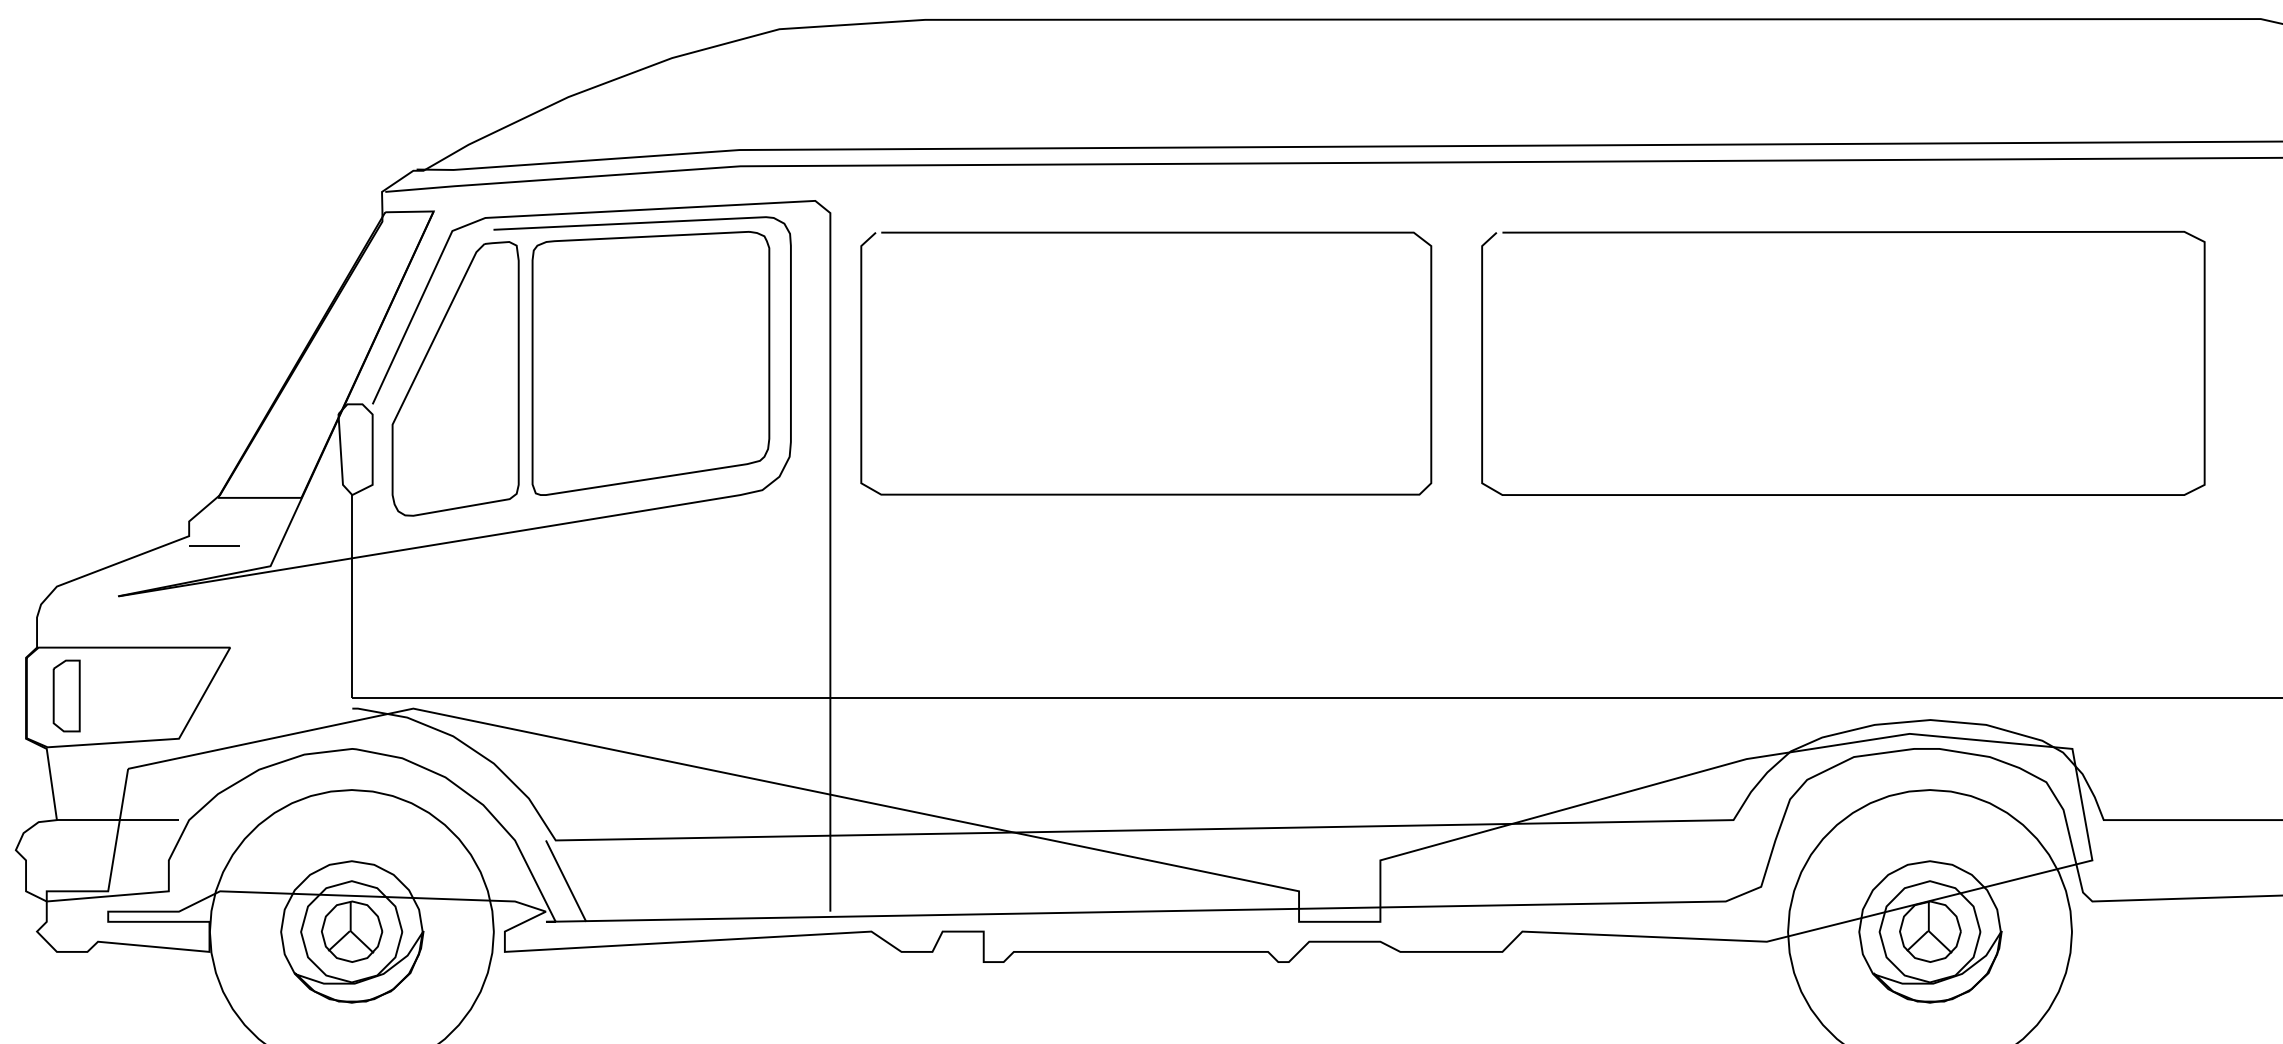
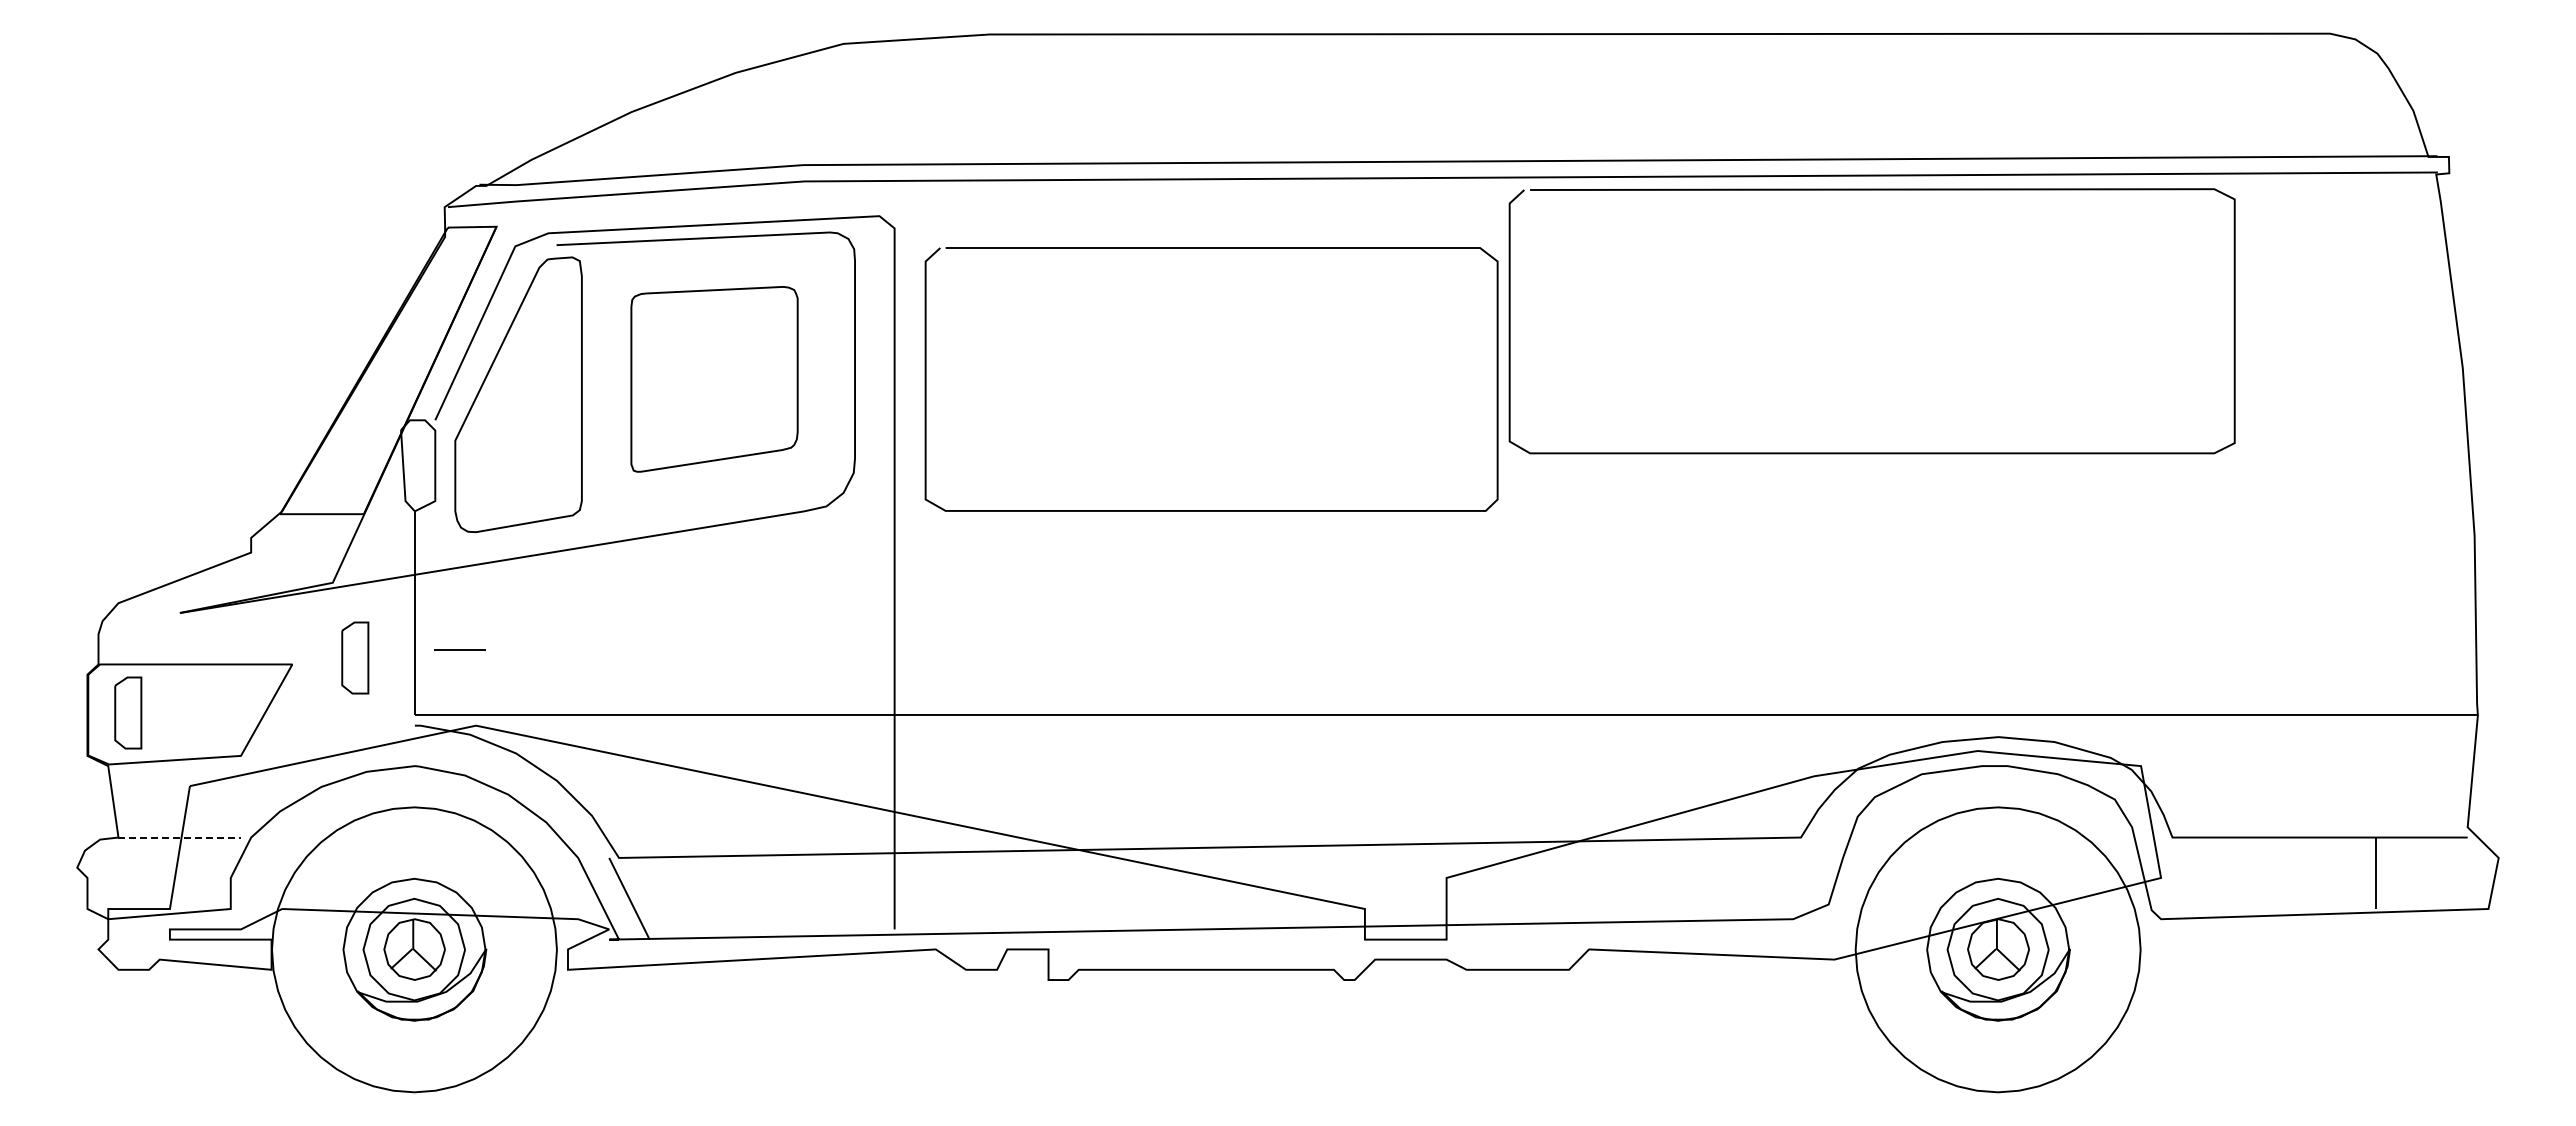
curve: (1842, 233) -> (1871, 190), moved
part: (650, 363) -> (714, 379), size x0.7
line: (214, 546) -> (459, 649), moved
part: (293, 640) -> (355, 657), added
line: (118, 820) -> (180, 837), solid -> dashed

